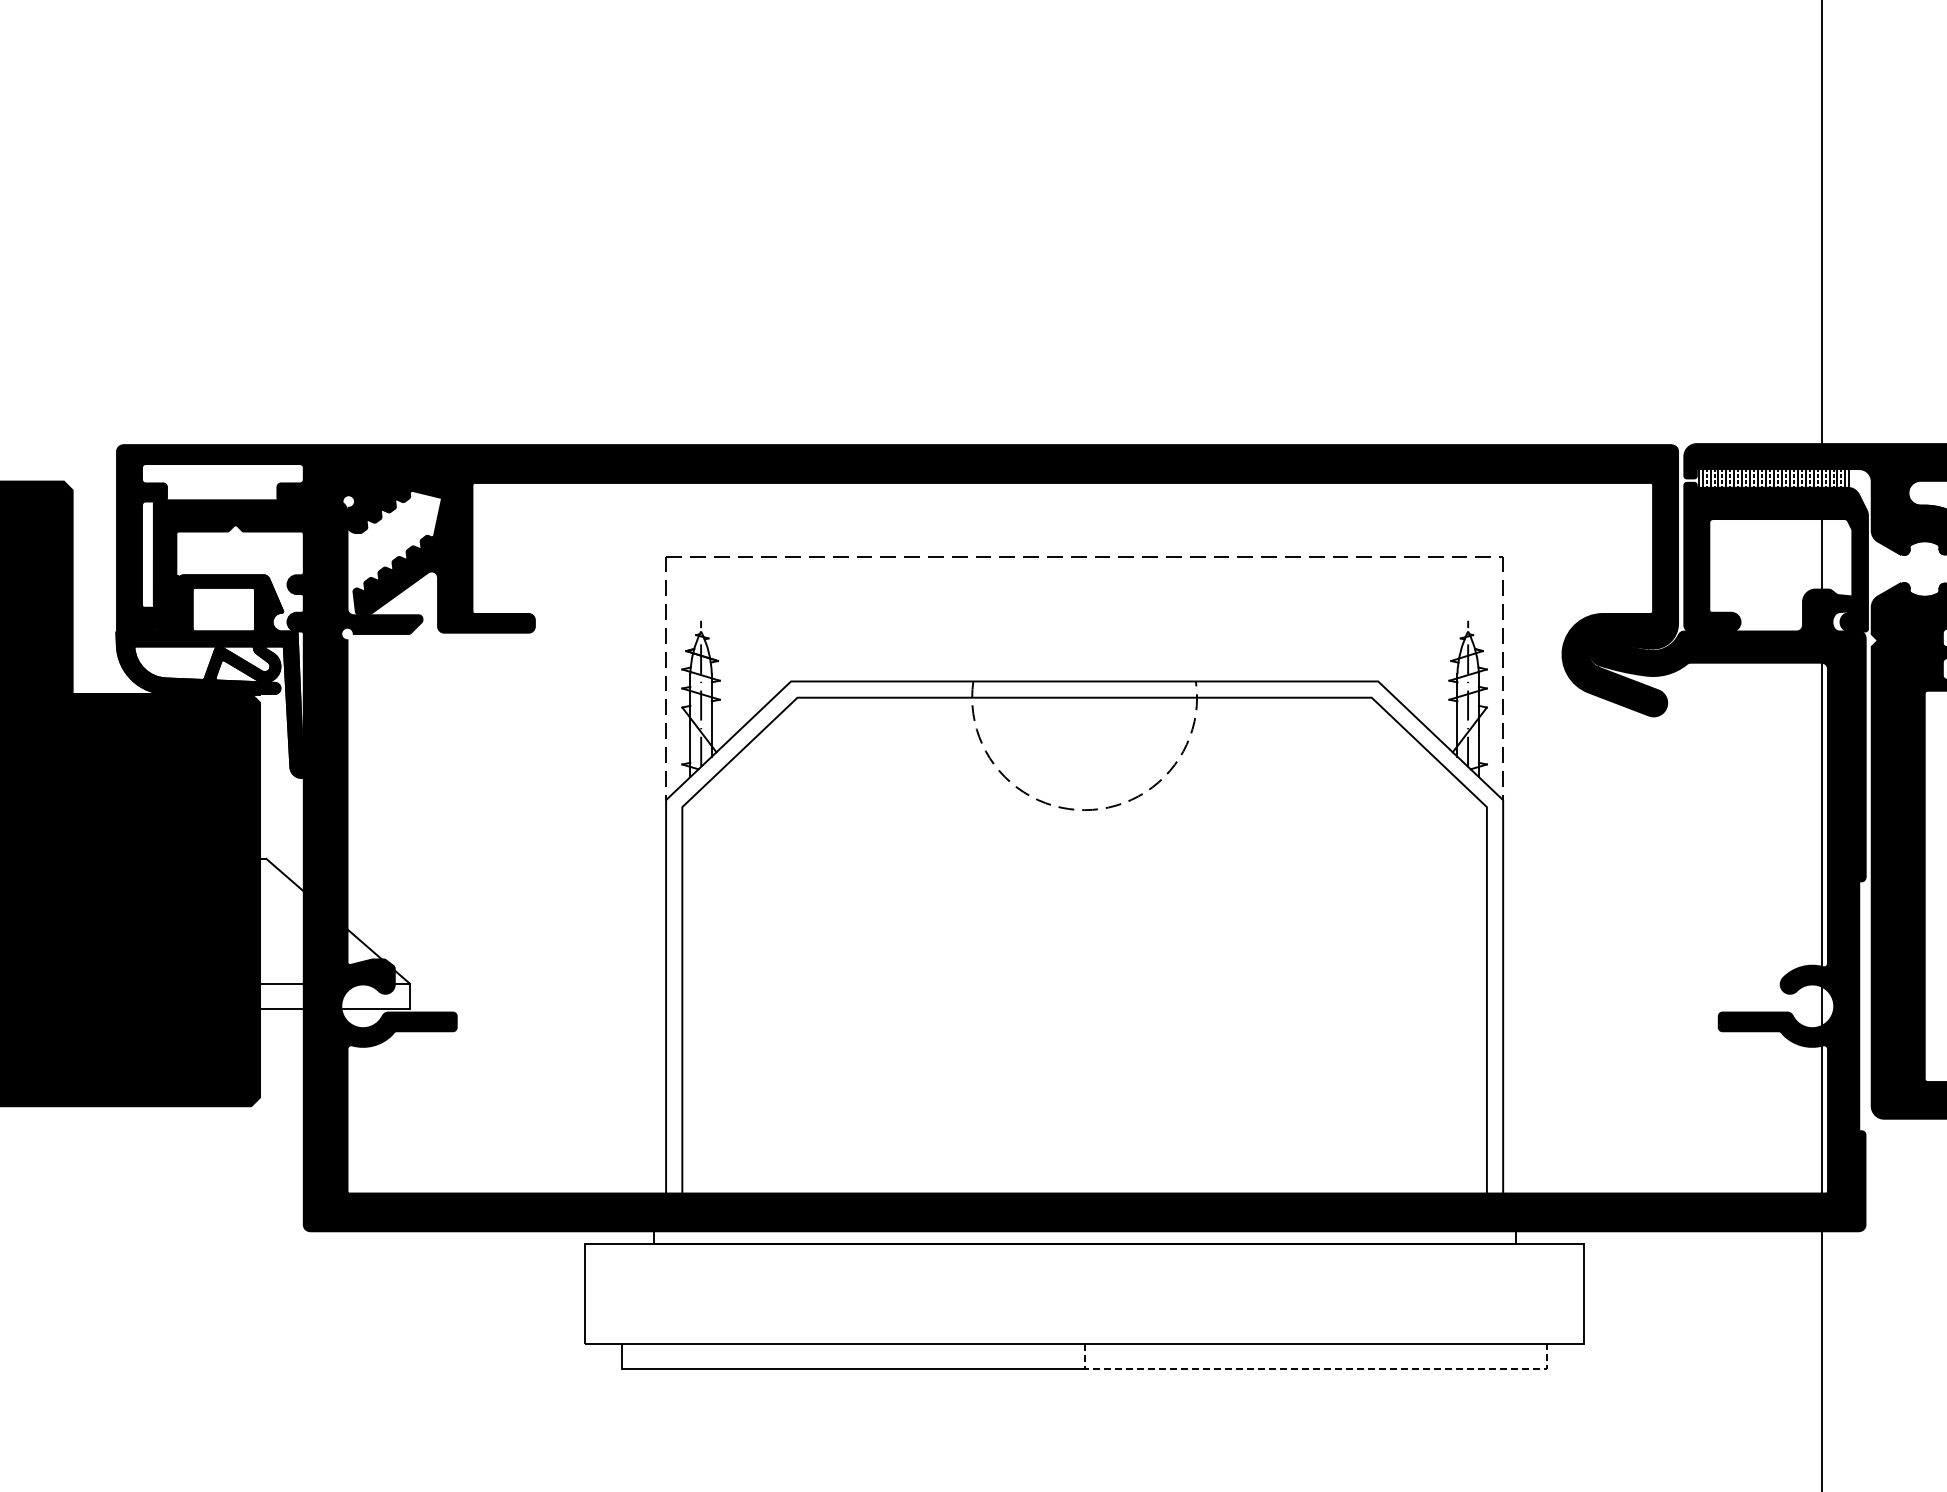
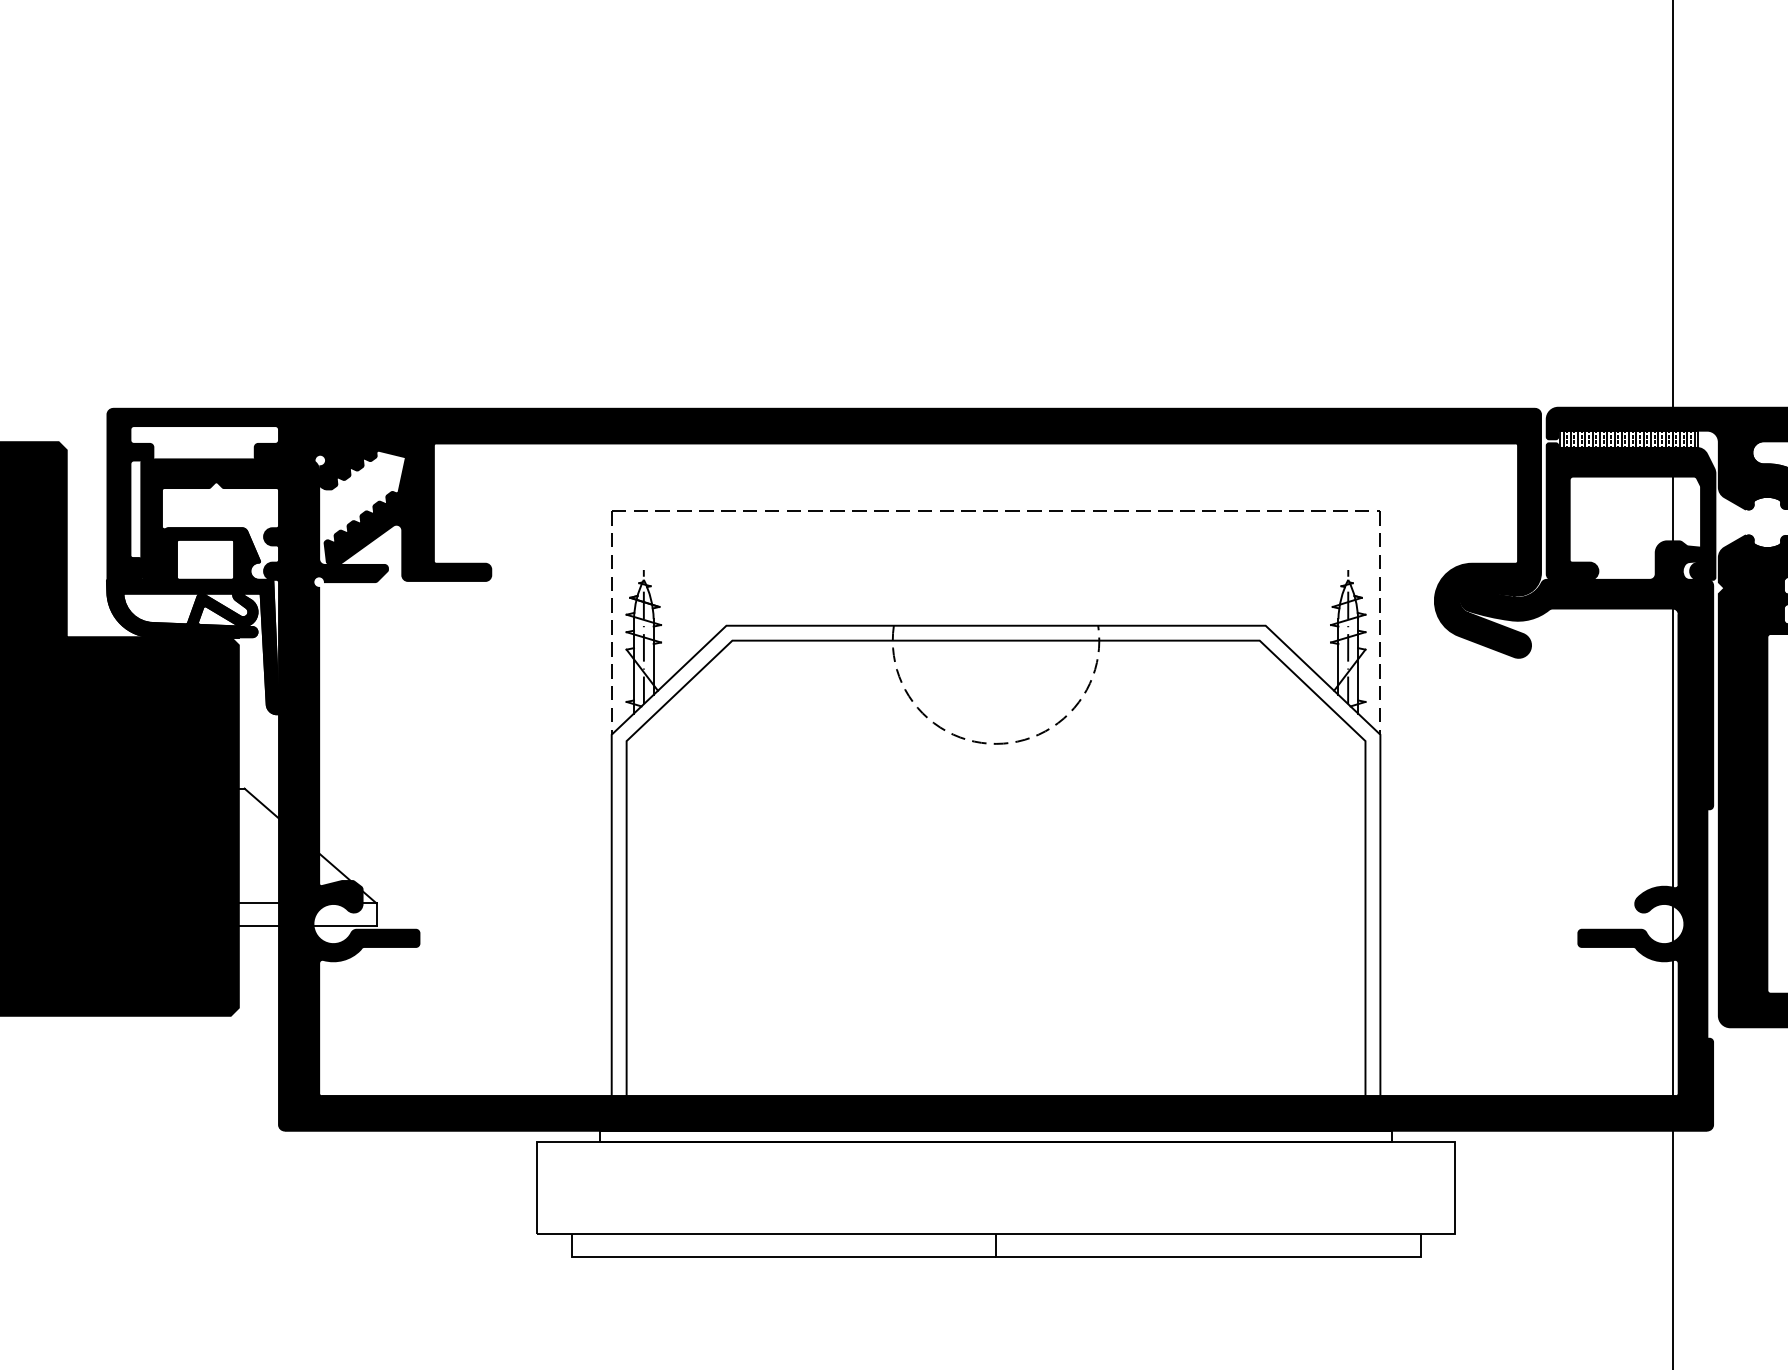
line: (1316, 1368) -> (1208, 1256), dashed -> solid

